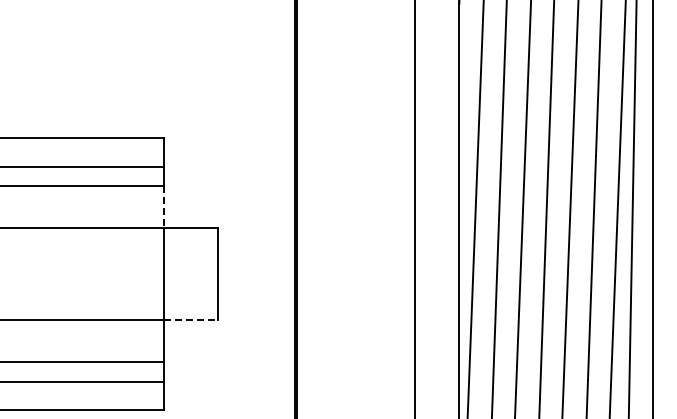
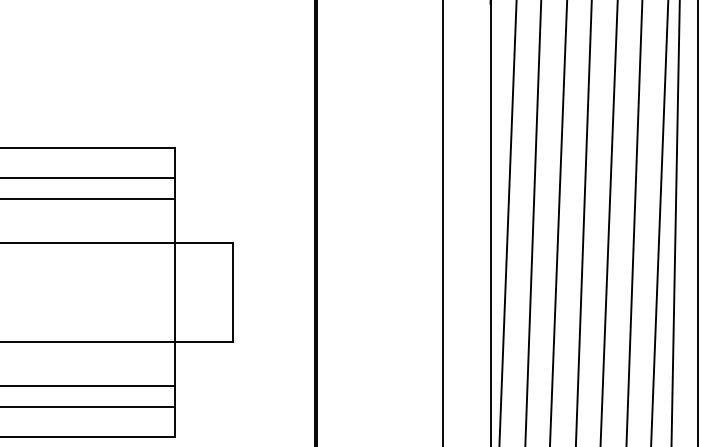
line: (164, 207) -> (175, 221), dashed -> solid
line: (190, 320) -> (203, 342), dashed -> solid

